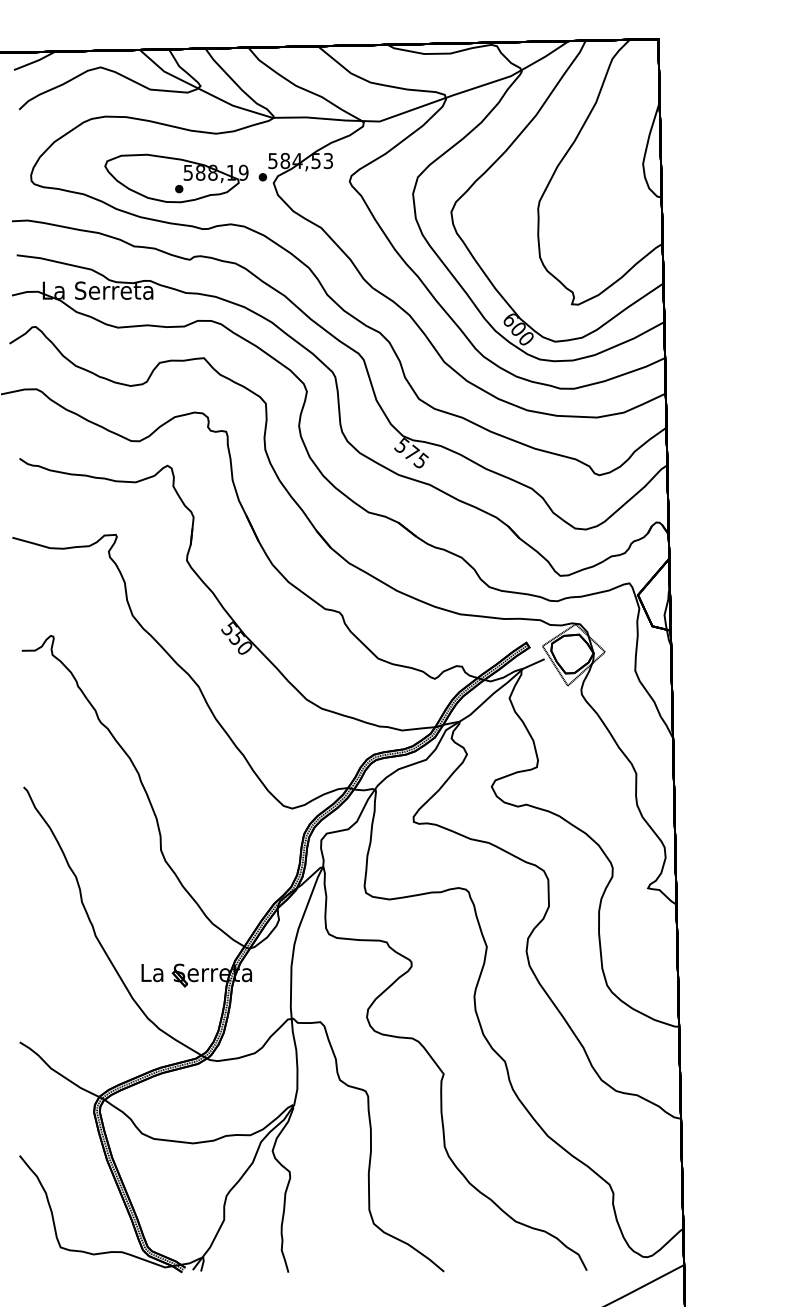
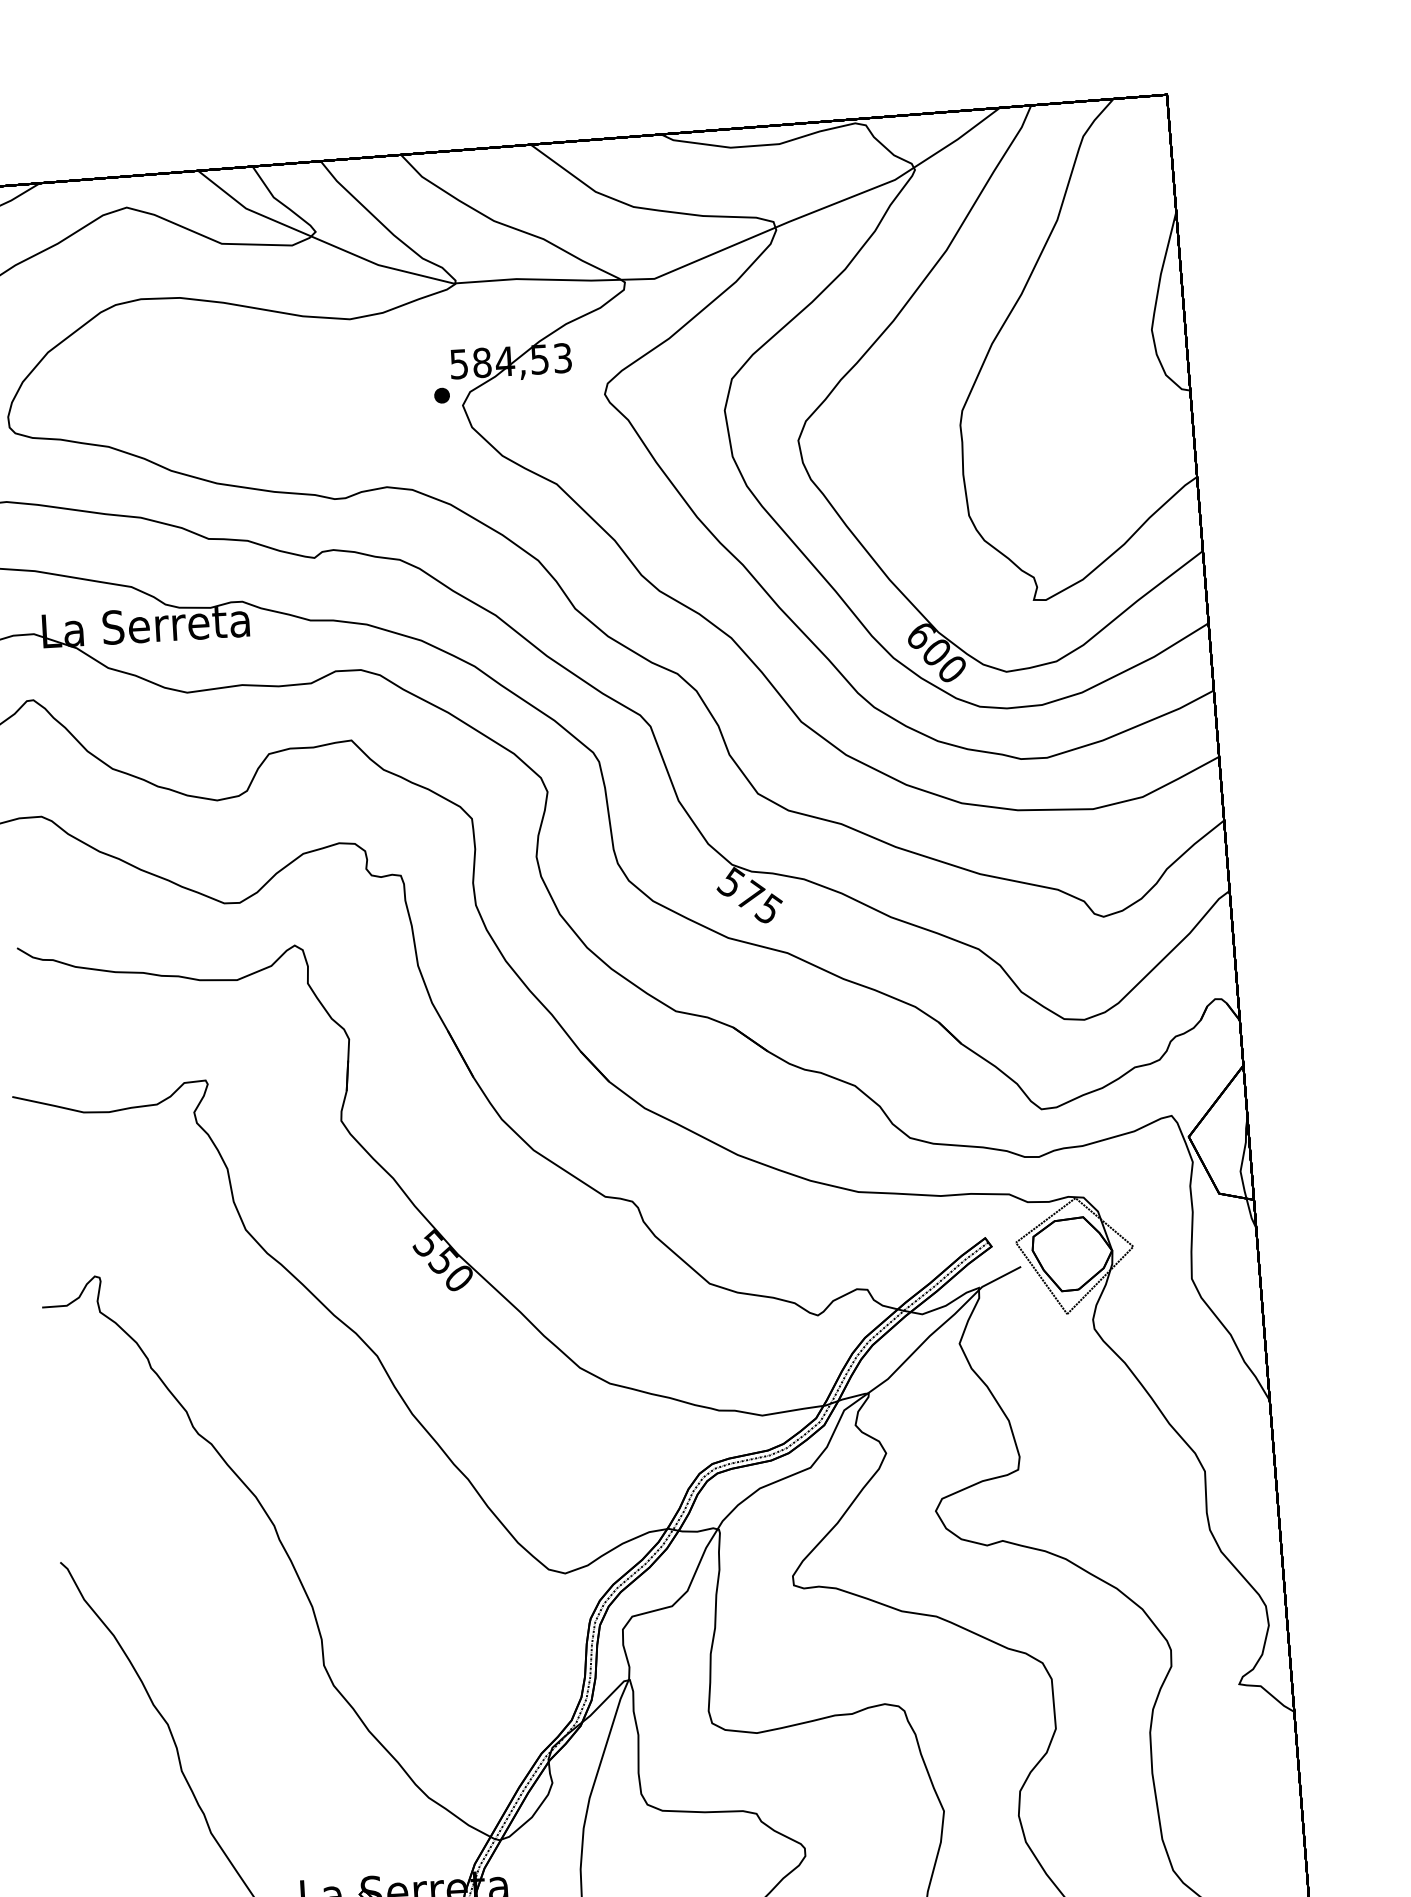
part: (176, 178) -> (280, 407), removed

